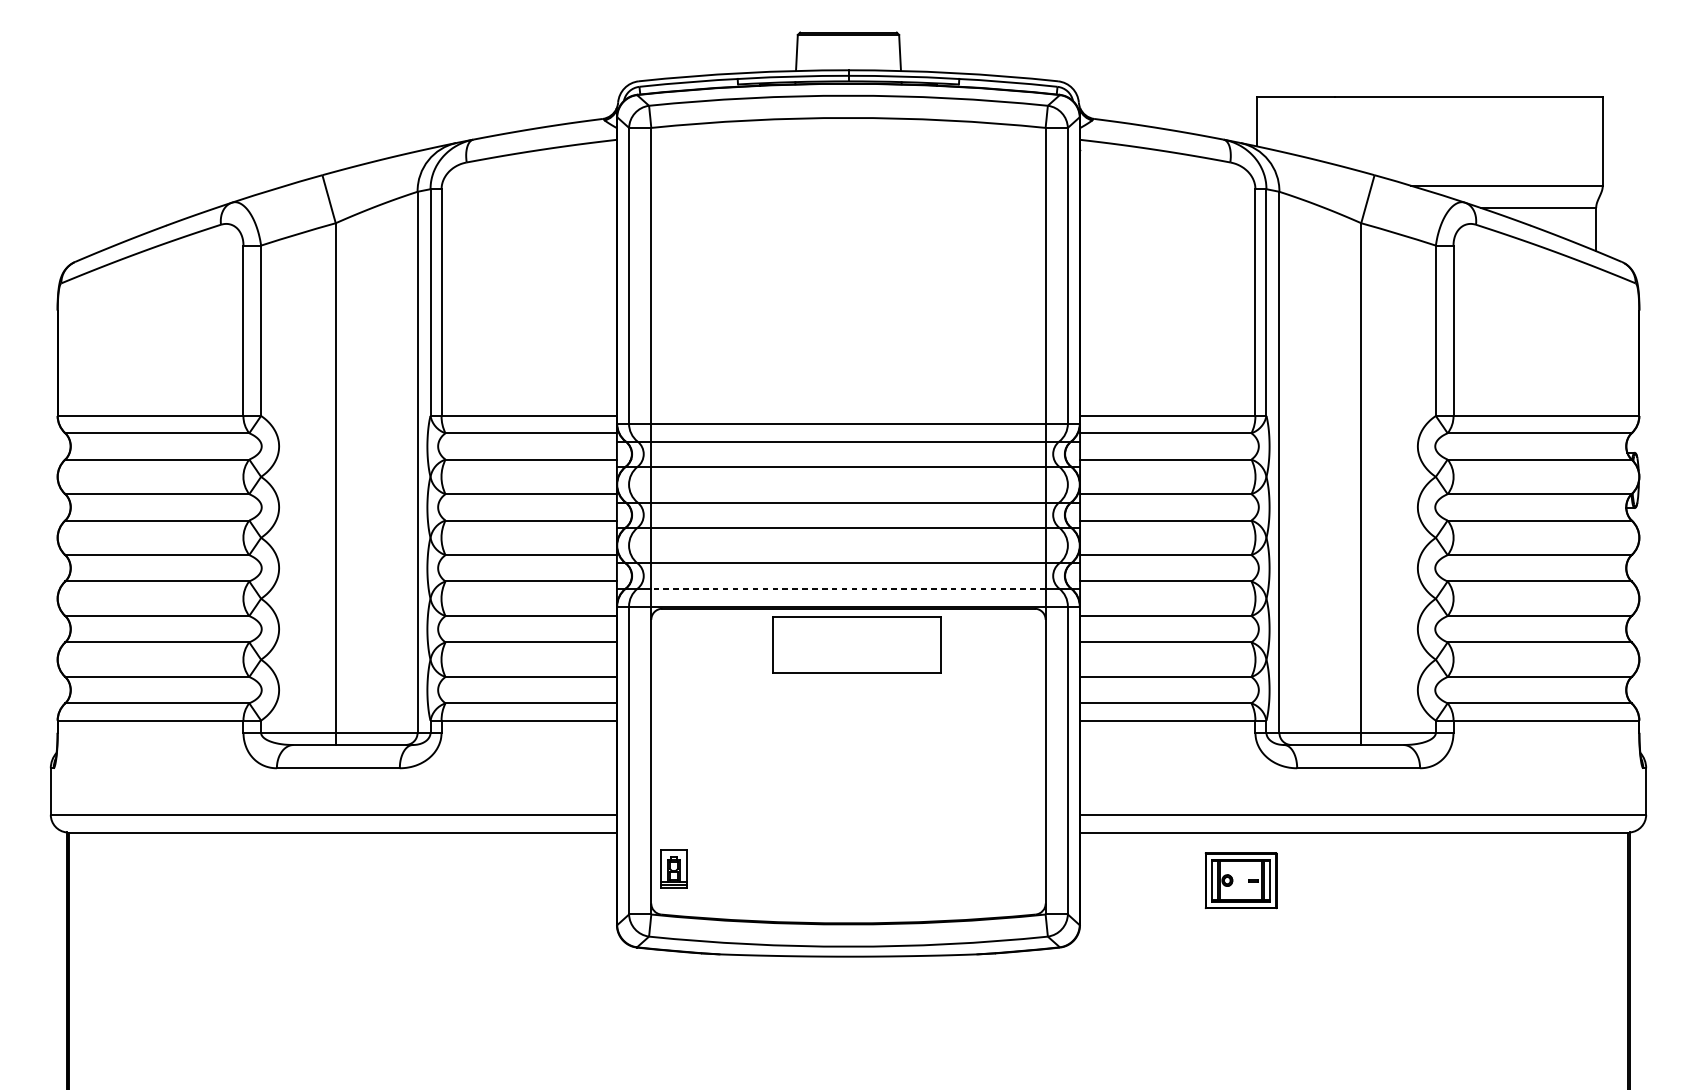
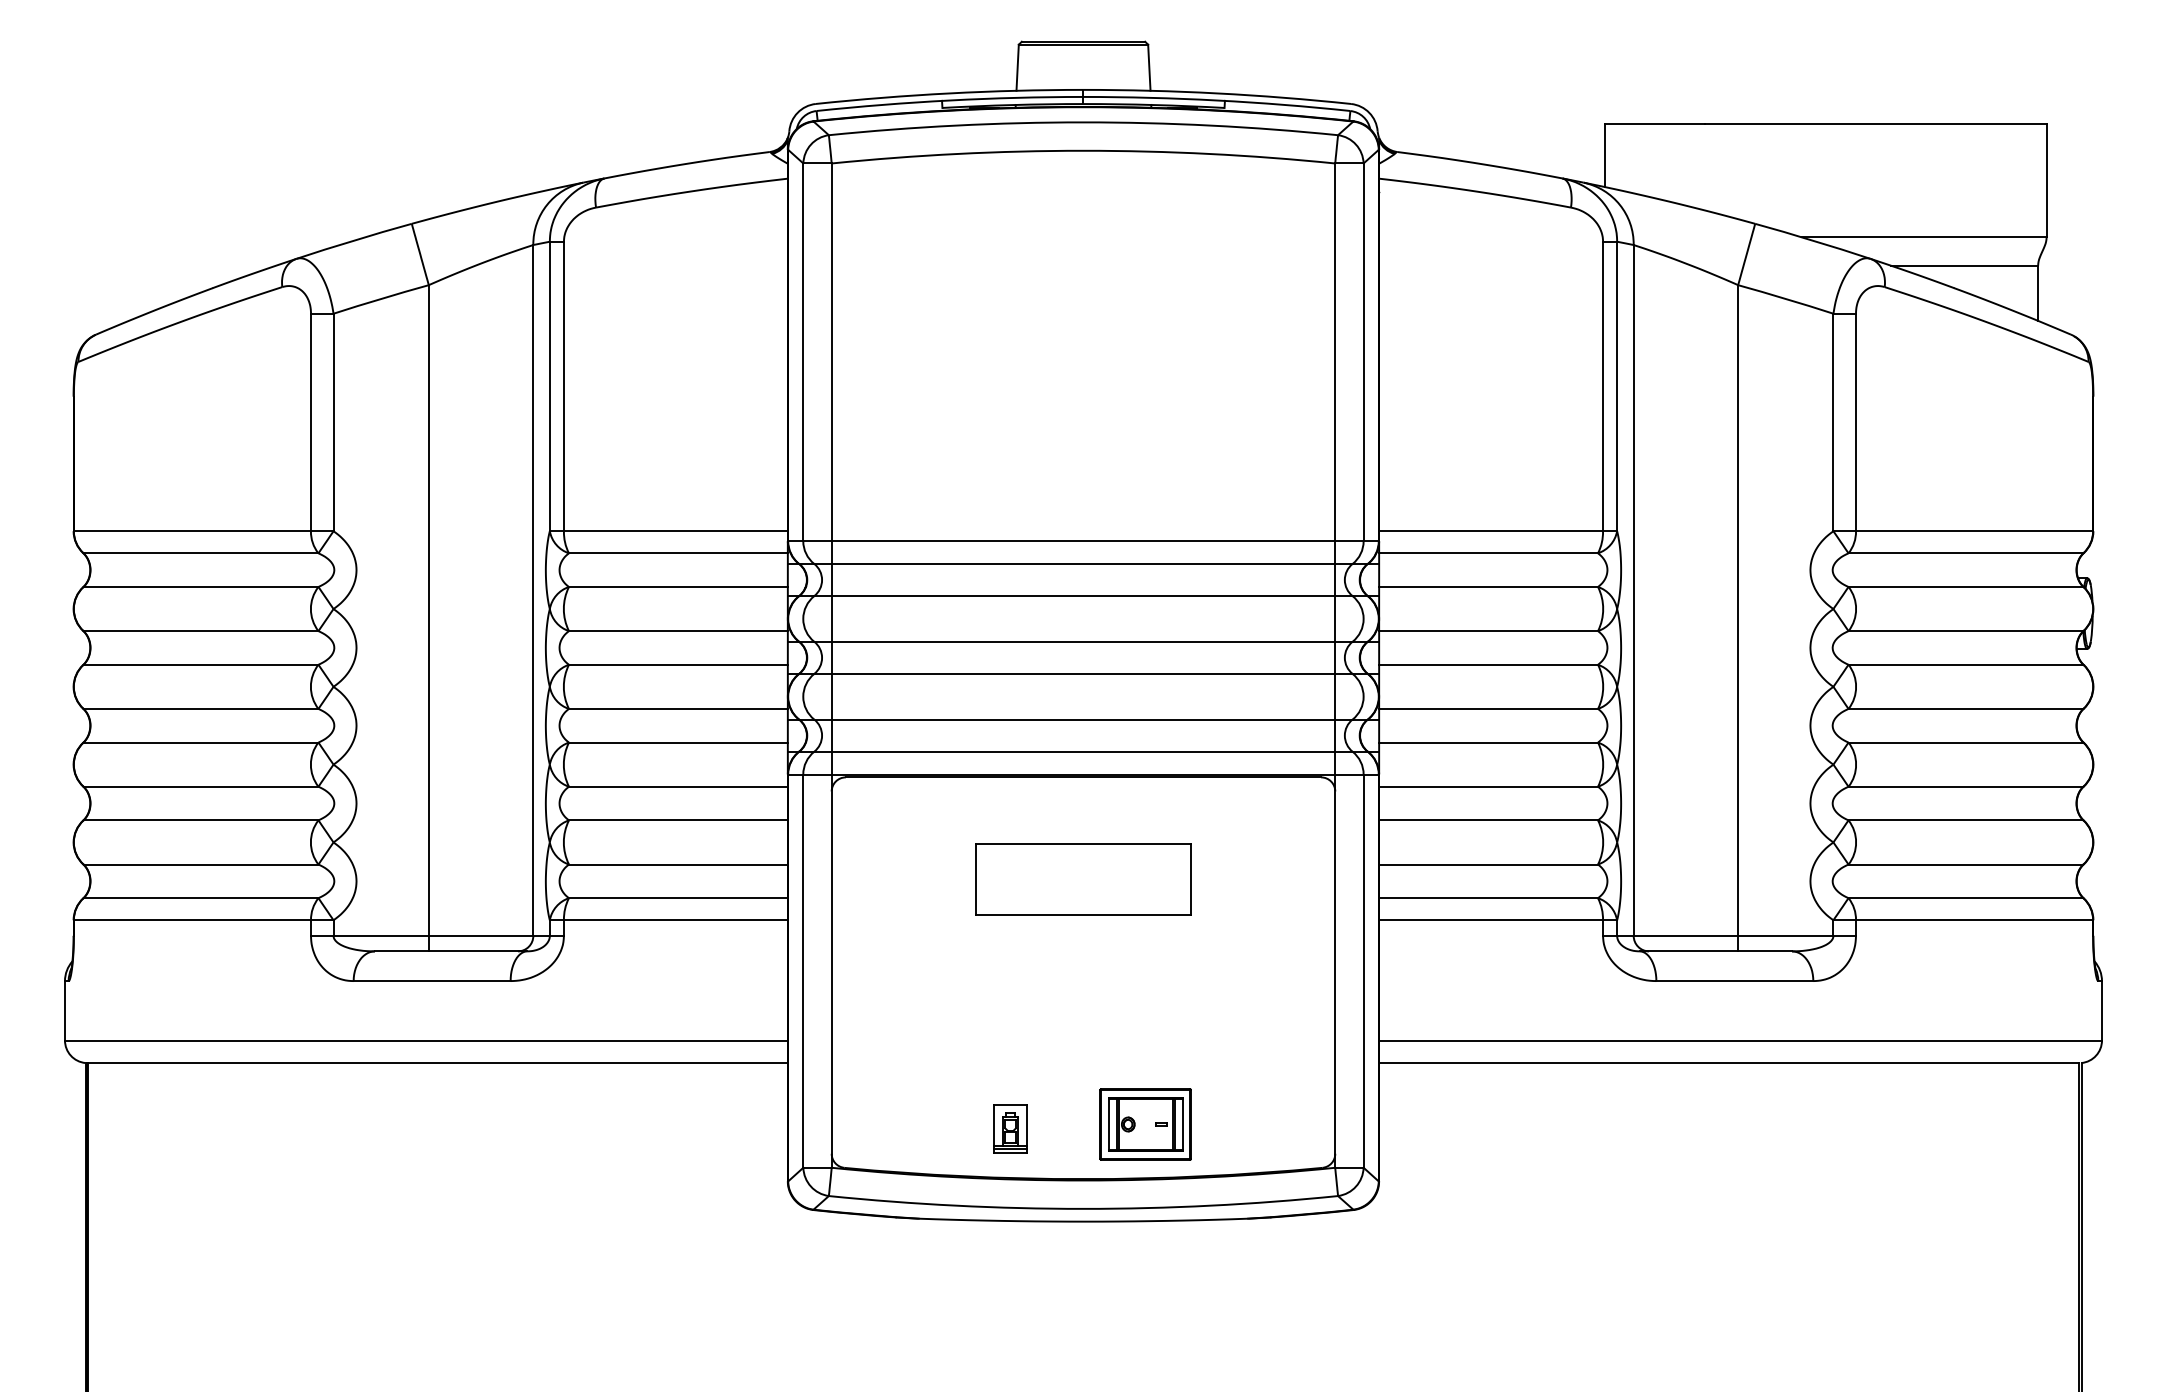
line: (848, 588) -> (1083, 751), dashed -> solid
part: (857, 644) -> (1083, 879), moved
part: (673, 868) -> (1010, 1128), moved
part: (1240, 880) -> (1145, 1124), moved

